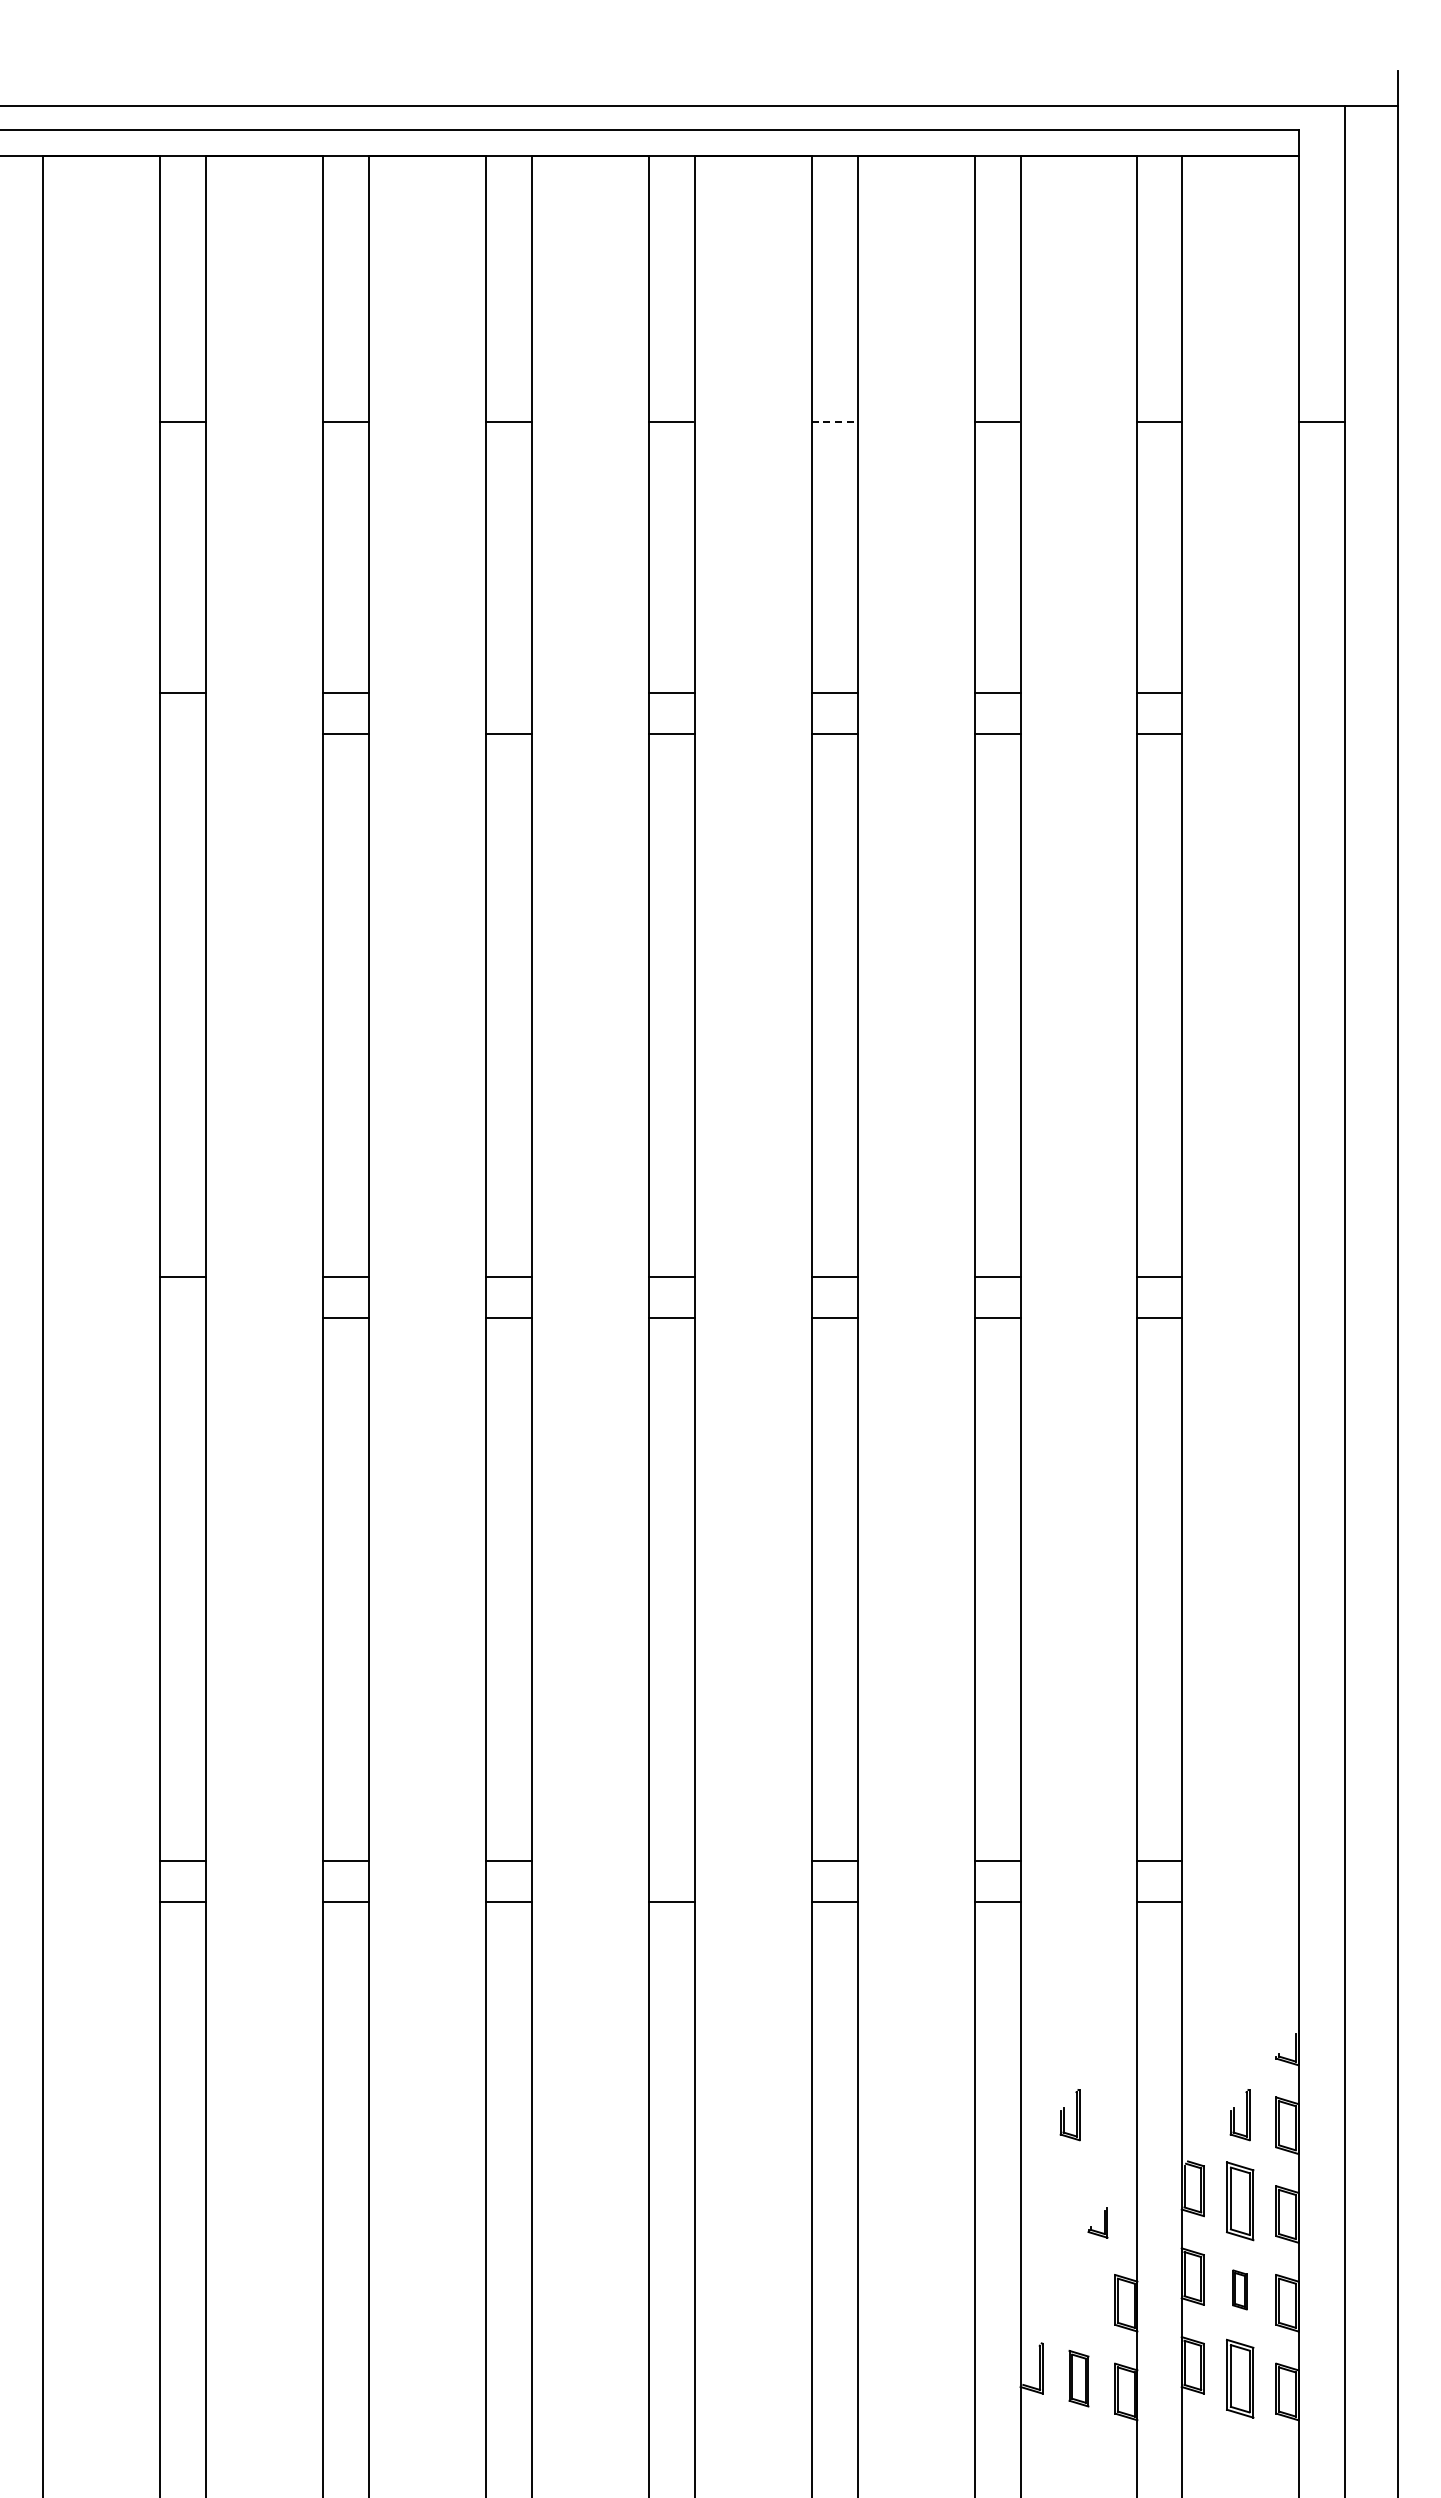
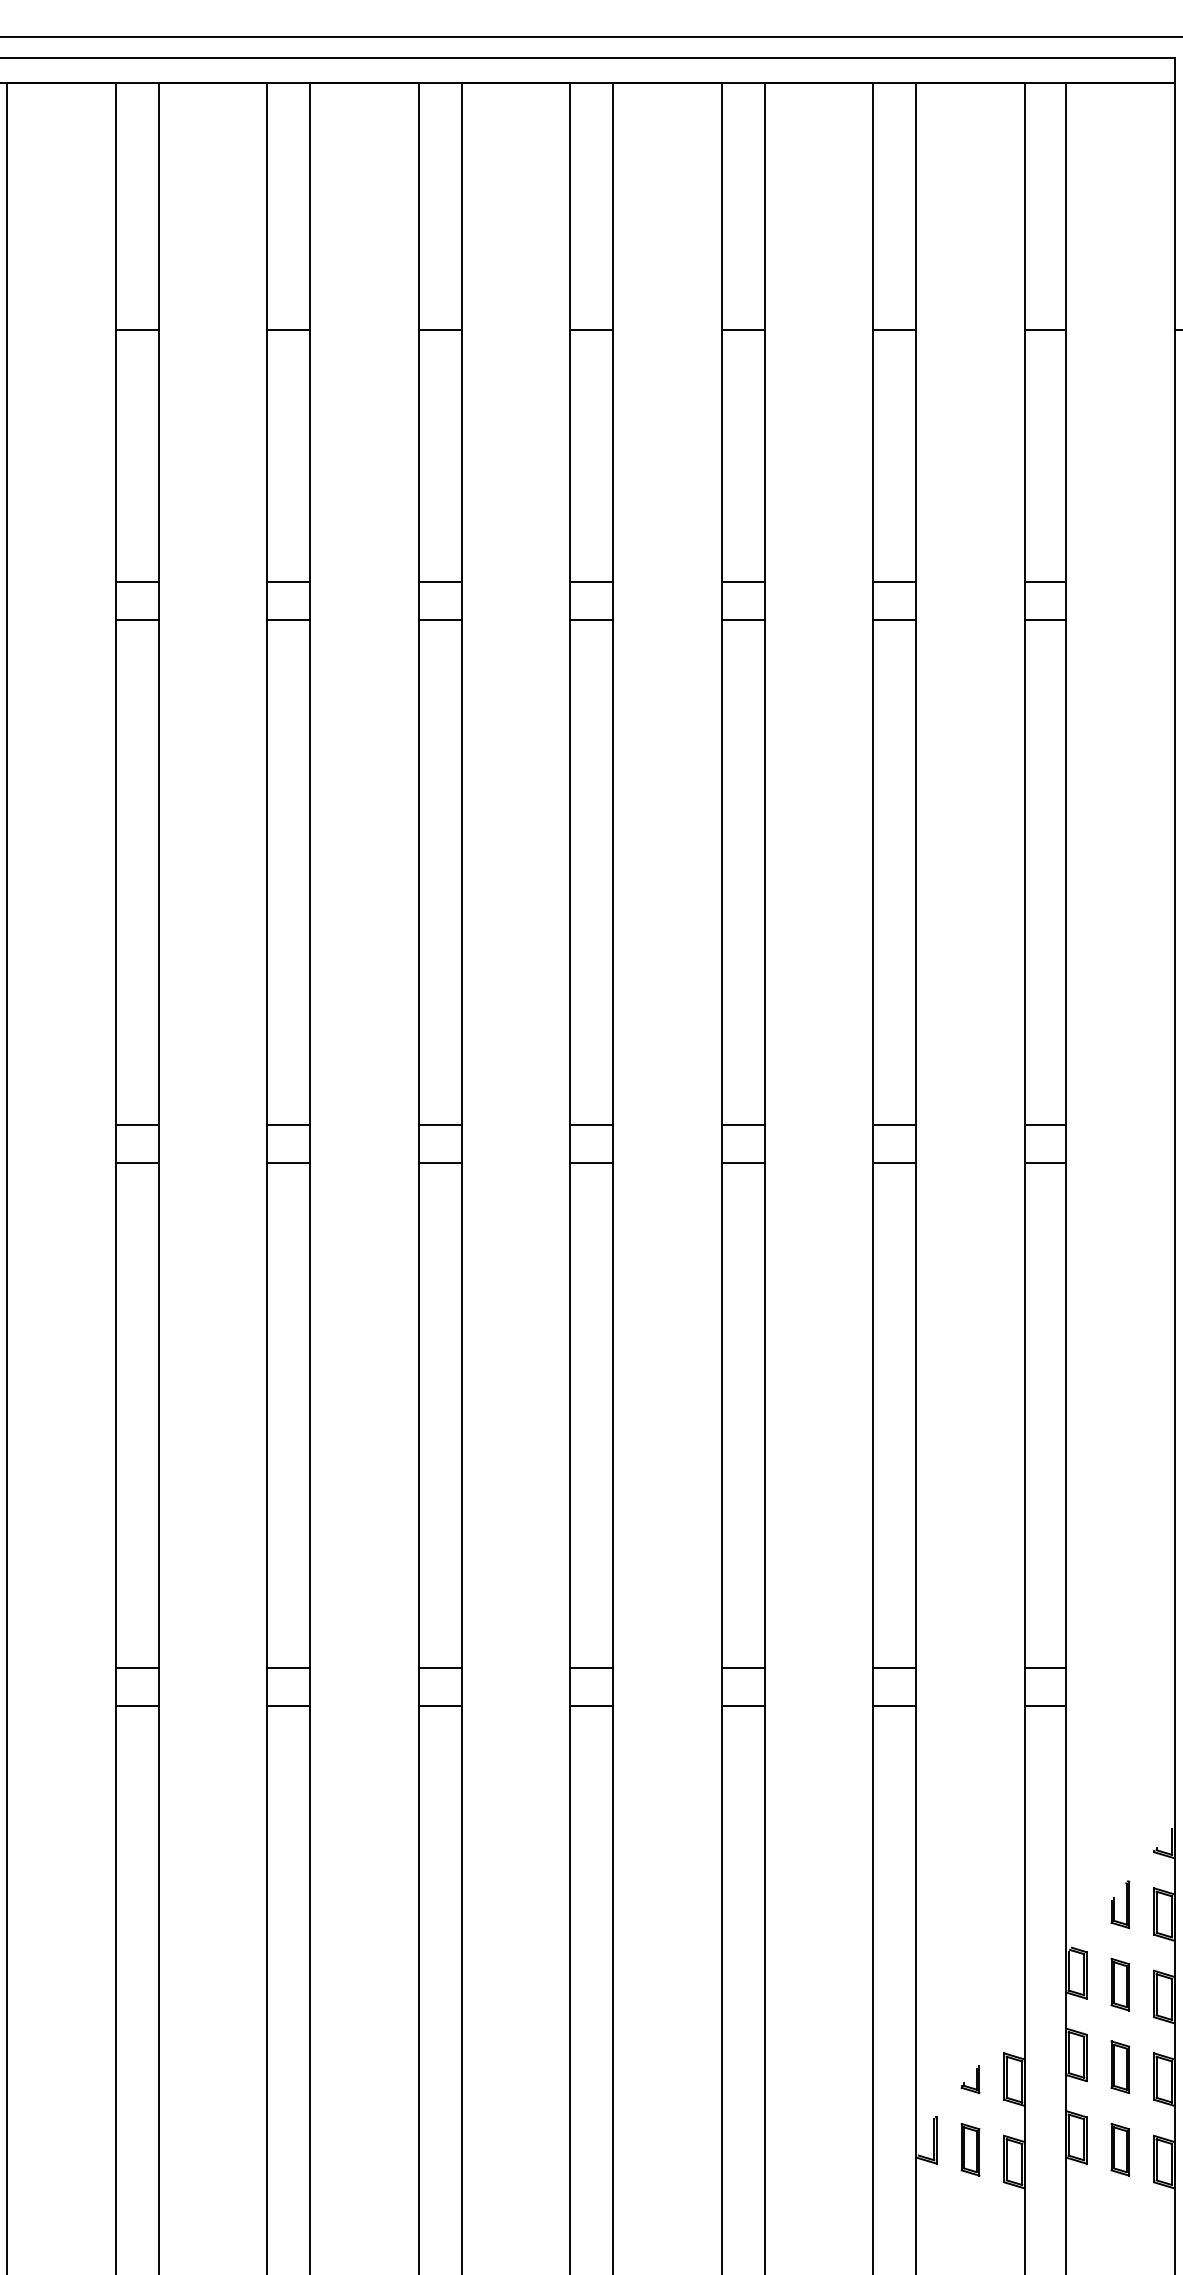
line: (834, 421) -> (743, 329), dashed -> solid
line: (508, 693) -> (439, 582), added
line: (182, 734) -> (136, 620), added
line: (182, 1317) -> (136, 1162), added
line: (671, 1860) -> (591, 1667), added
part: (1069, 2115) -> (961, 1905), removed
part: (1239, 2200) -> (1119, 1984), size x0.71
part: (1104, 2222) -> (976, 2078), moved
part: (1239, 2289) -> (1119, 2066), size x1.43
part: (1239, 2378) -> (1119, 2149), size x0.71

